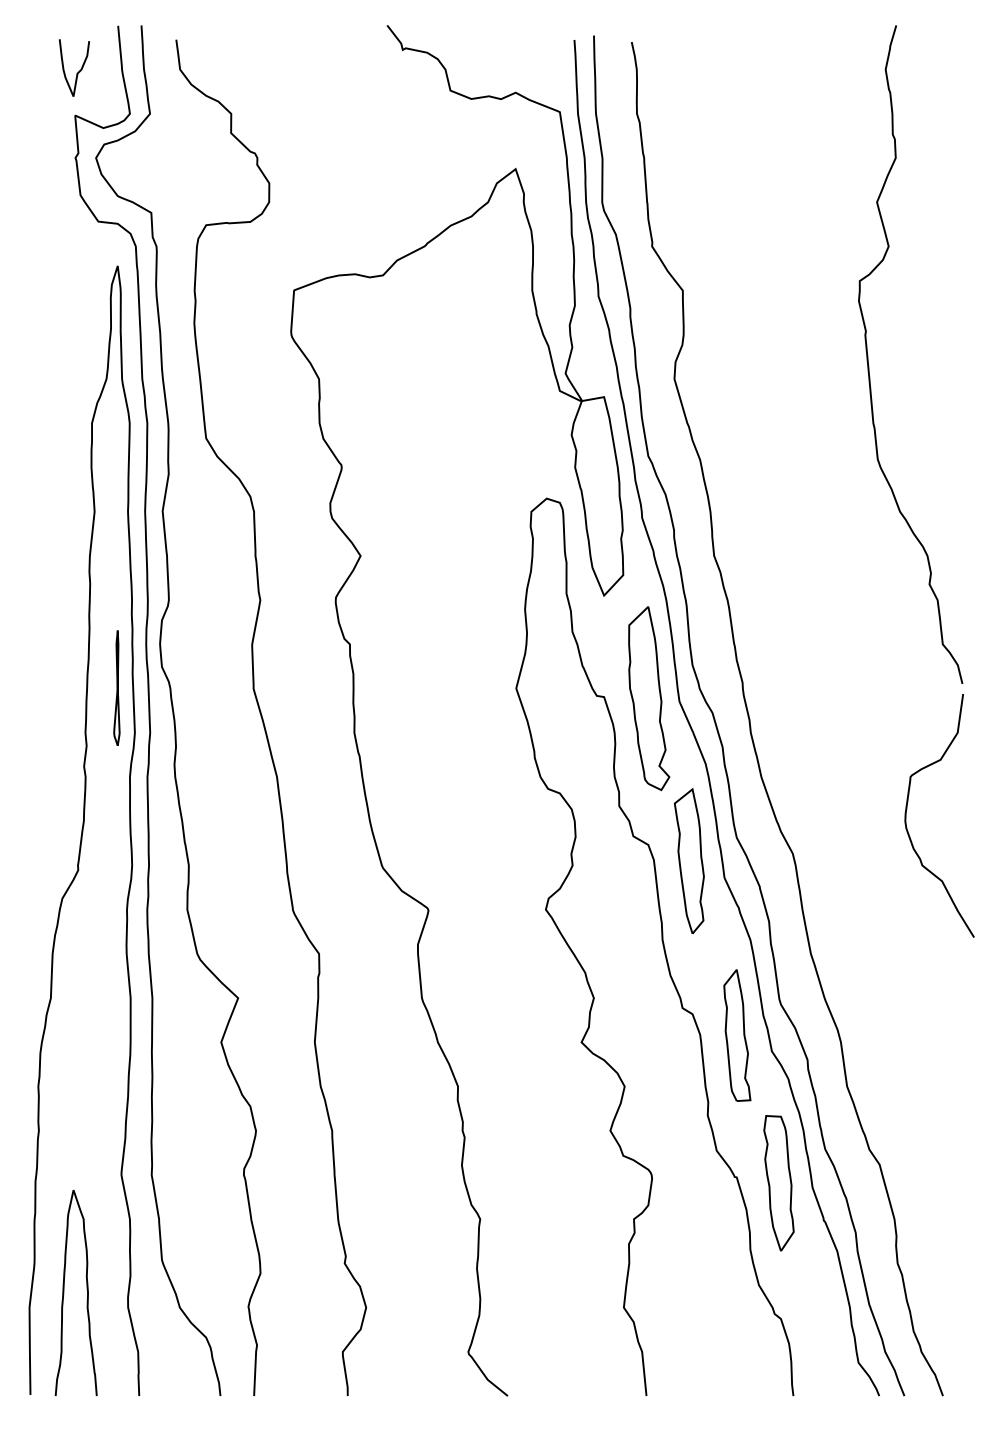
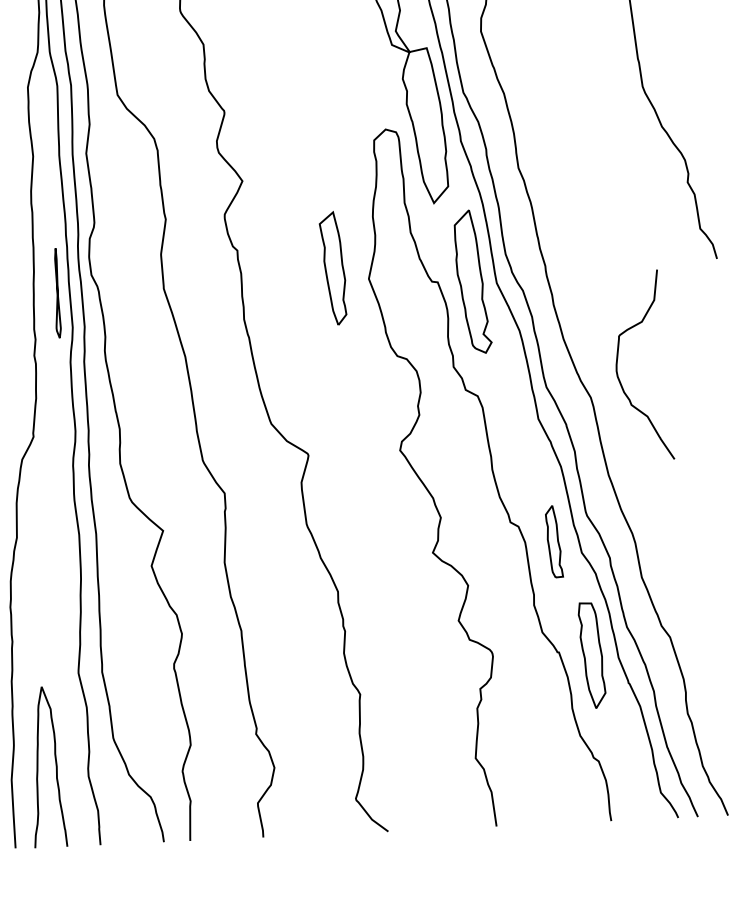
curve: (907, 809) -> (617, 361), moved
part: (688, 860) -> (332, 268), moved
part: (737, 1035) -> (554, 541), size x0.7

